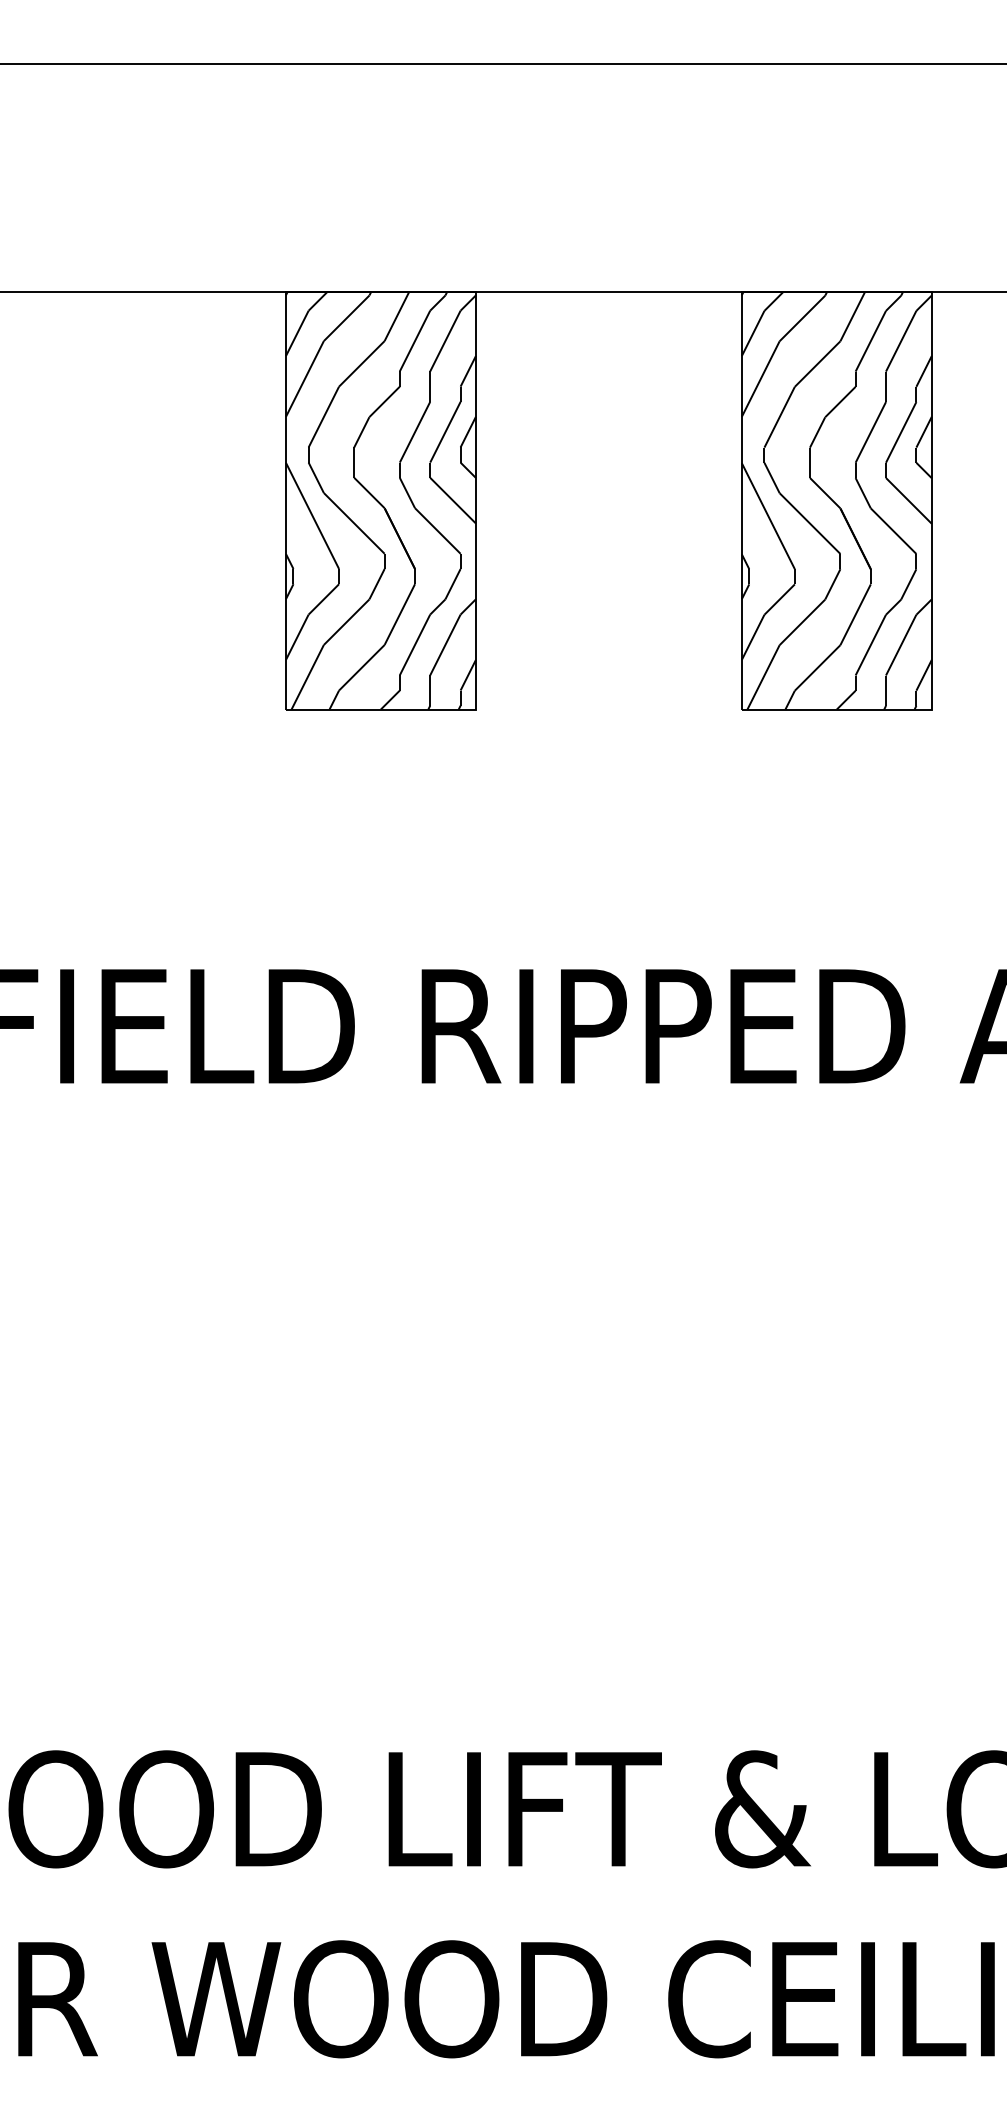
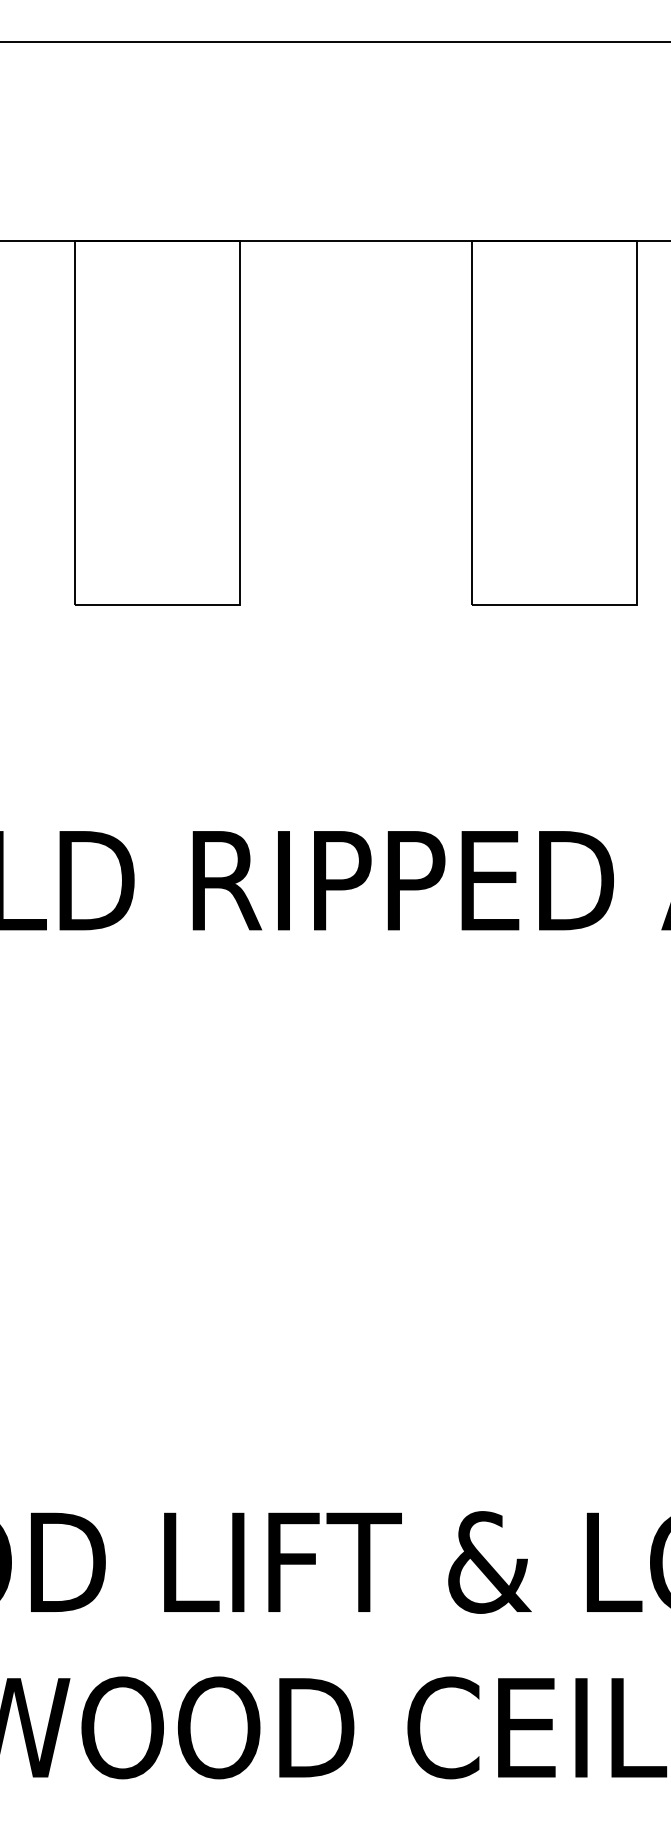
hatch: (380, 500) -> (156, 422), removed
hatch: (836, 500) -> (554, 422), removed

